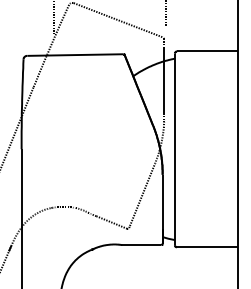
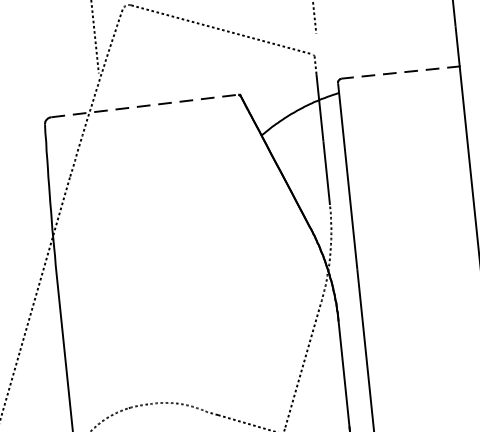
line: (207, 51) -> (401, 72), solid -> dashed
line: (75, 55) -> (145, 106), solid -> dashed

